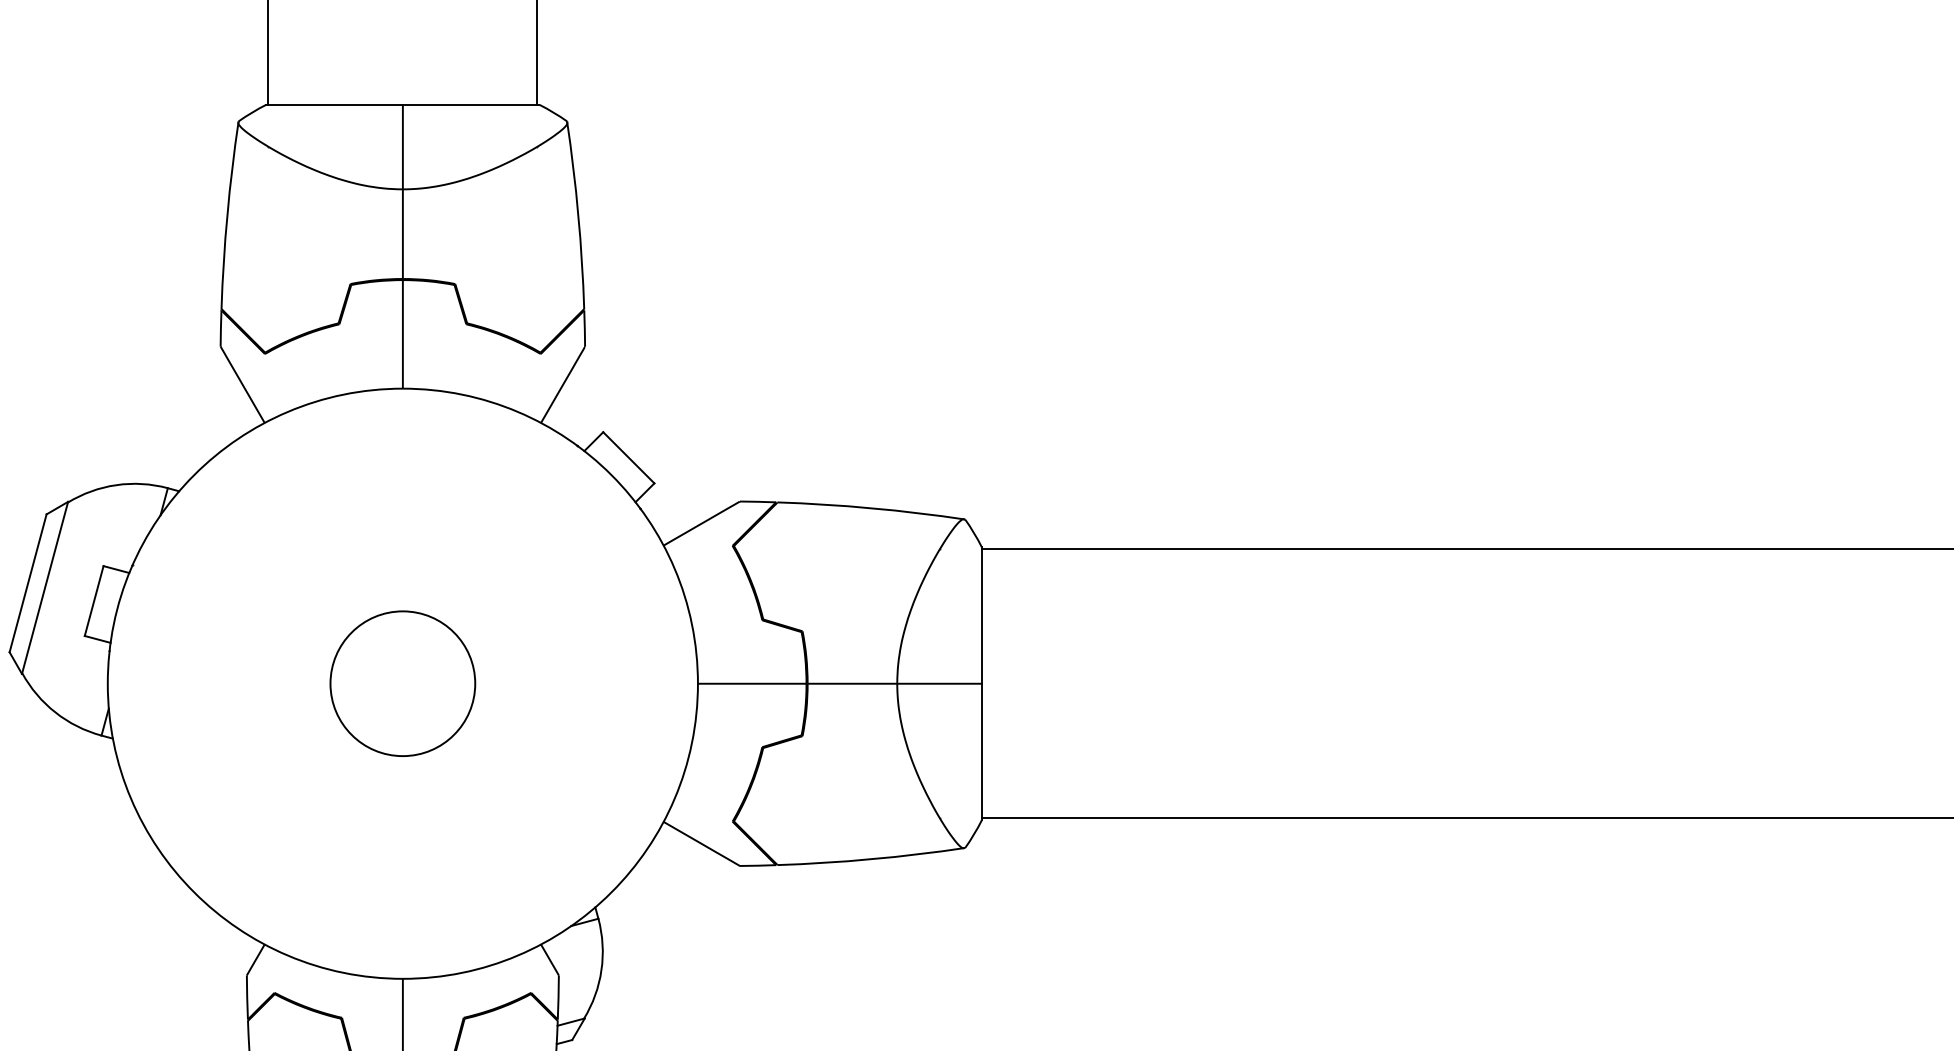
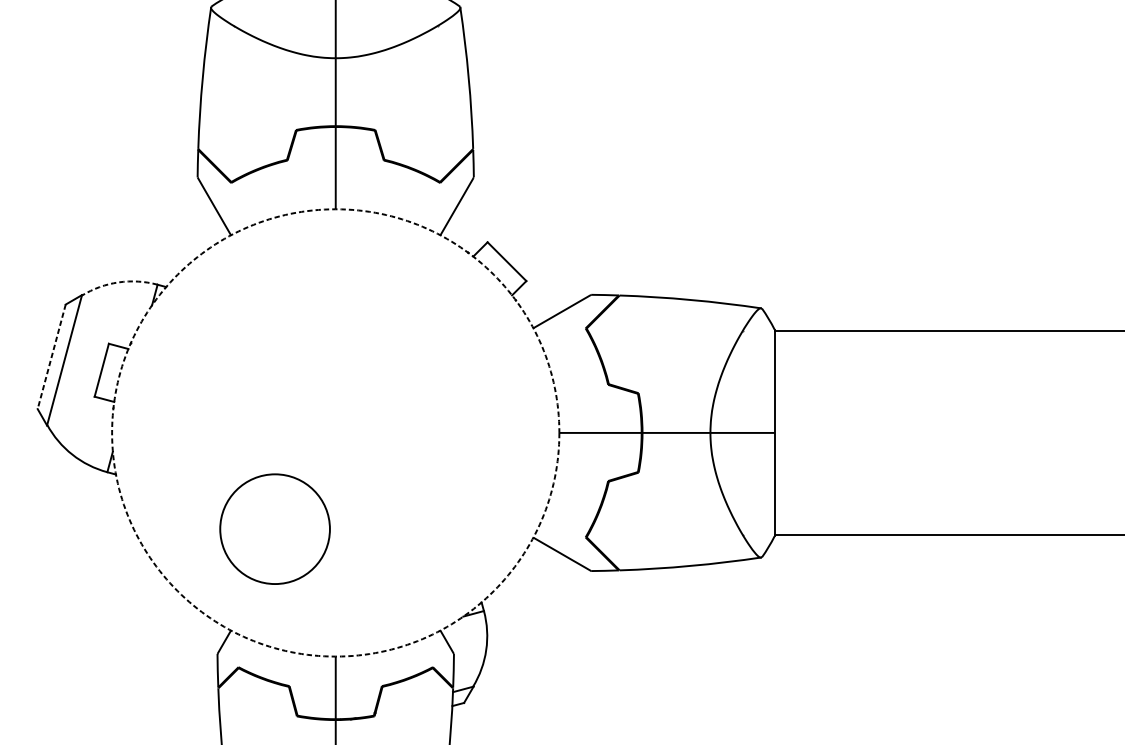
arc: (116, 485) -> (118, 282), solid -> dashed
line: (27, 583) -> (51, 356), solid -> dashed
circle: (402, 683) -> (274, 529), moved
circle: (402, 683) -> (335, 432), solid -> dashed

